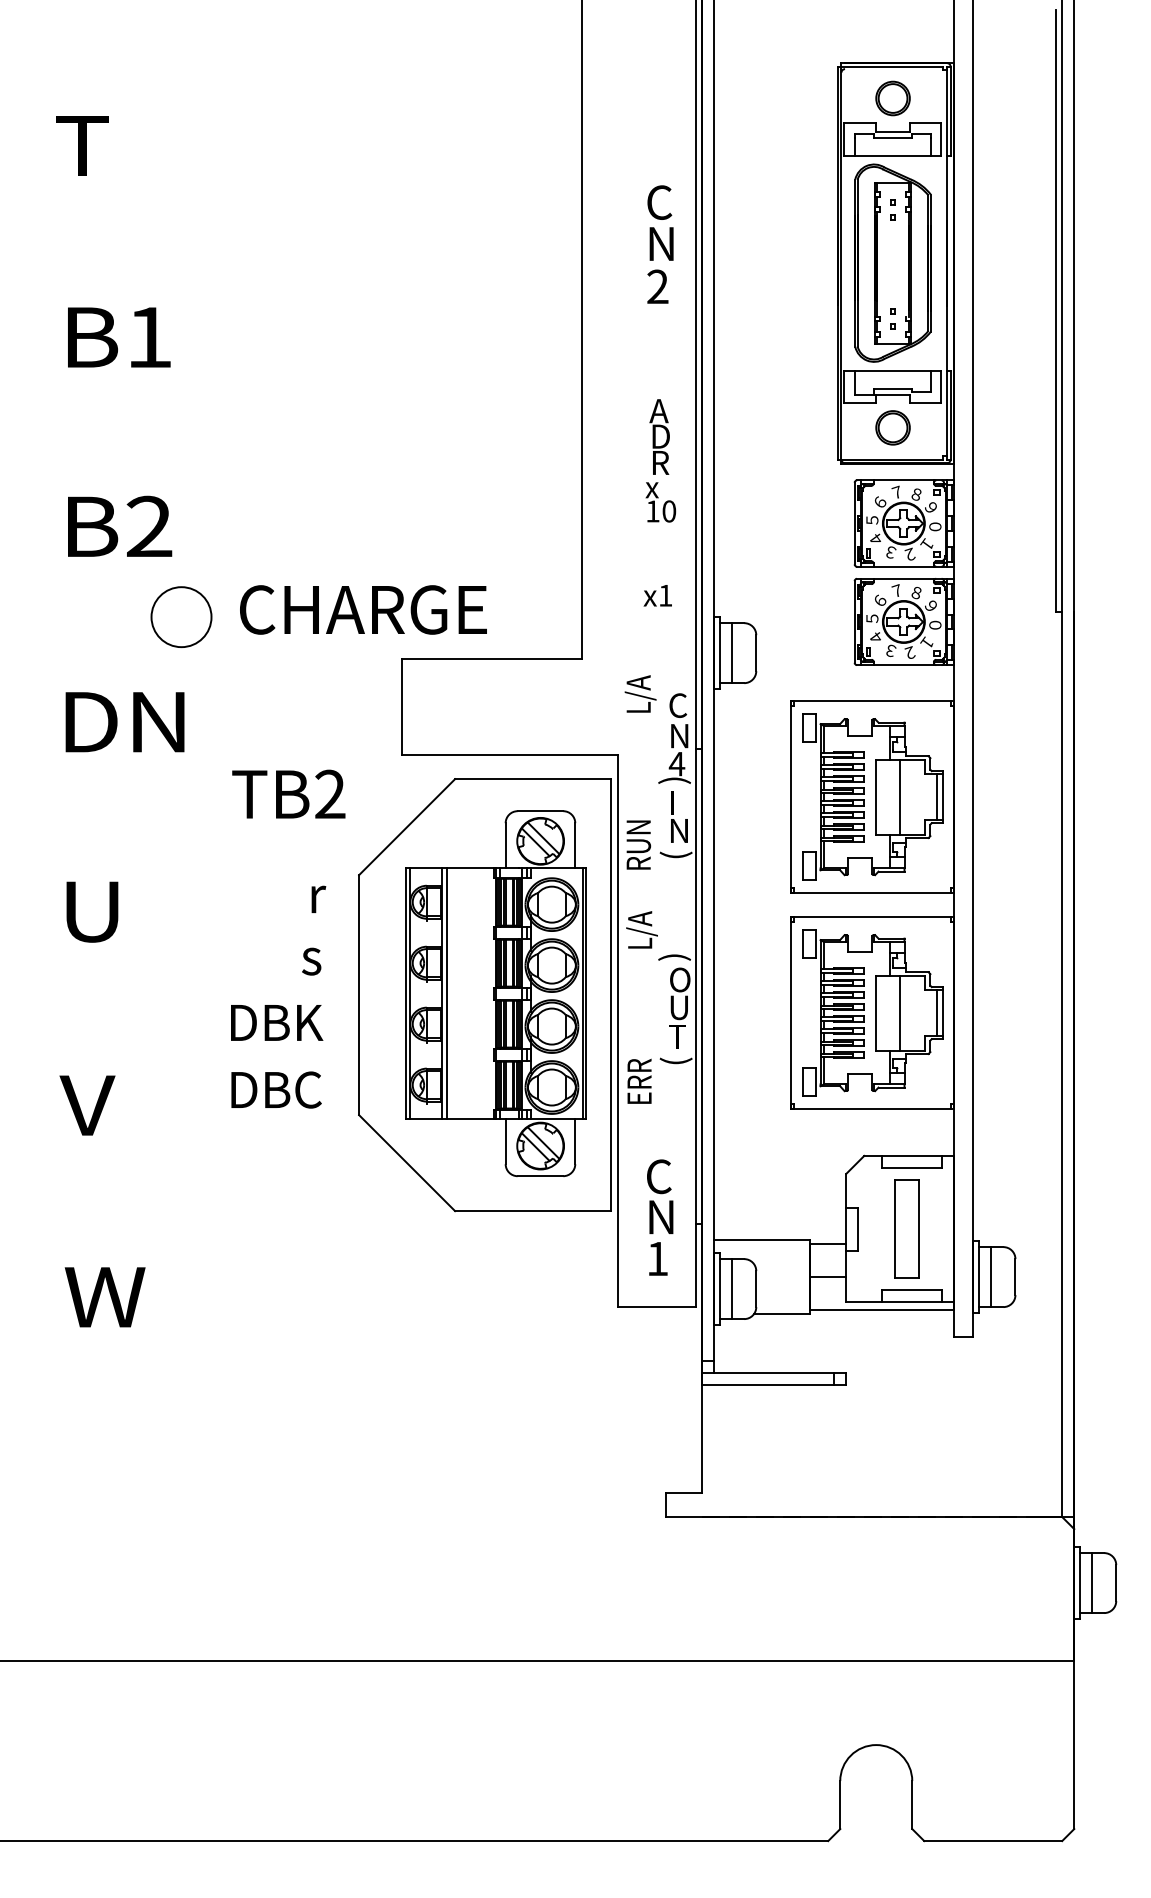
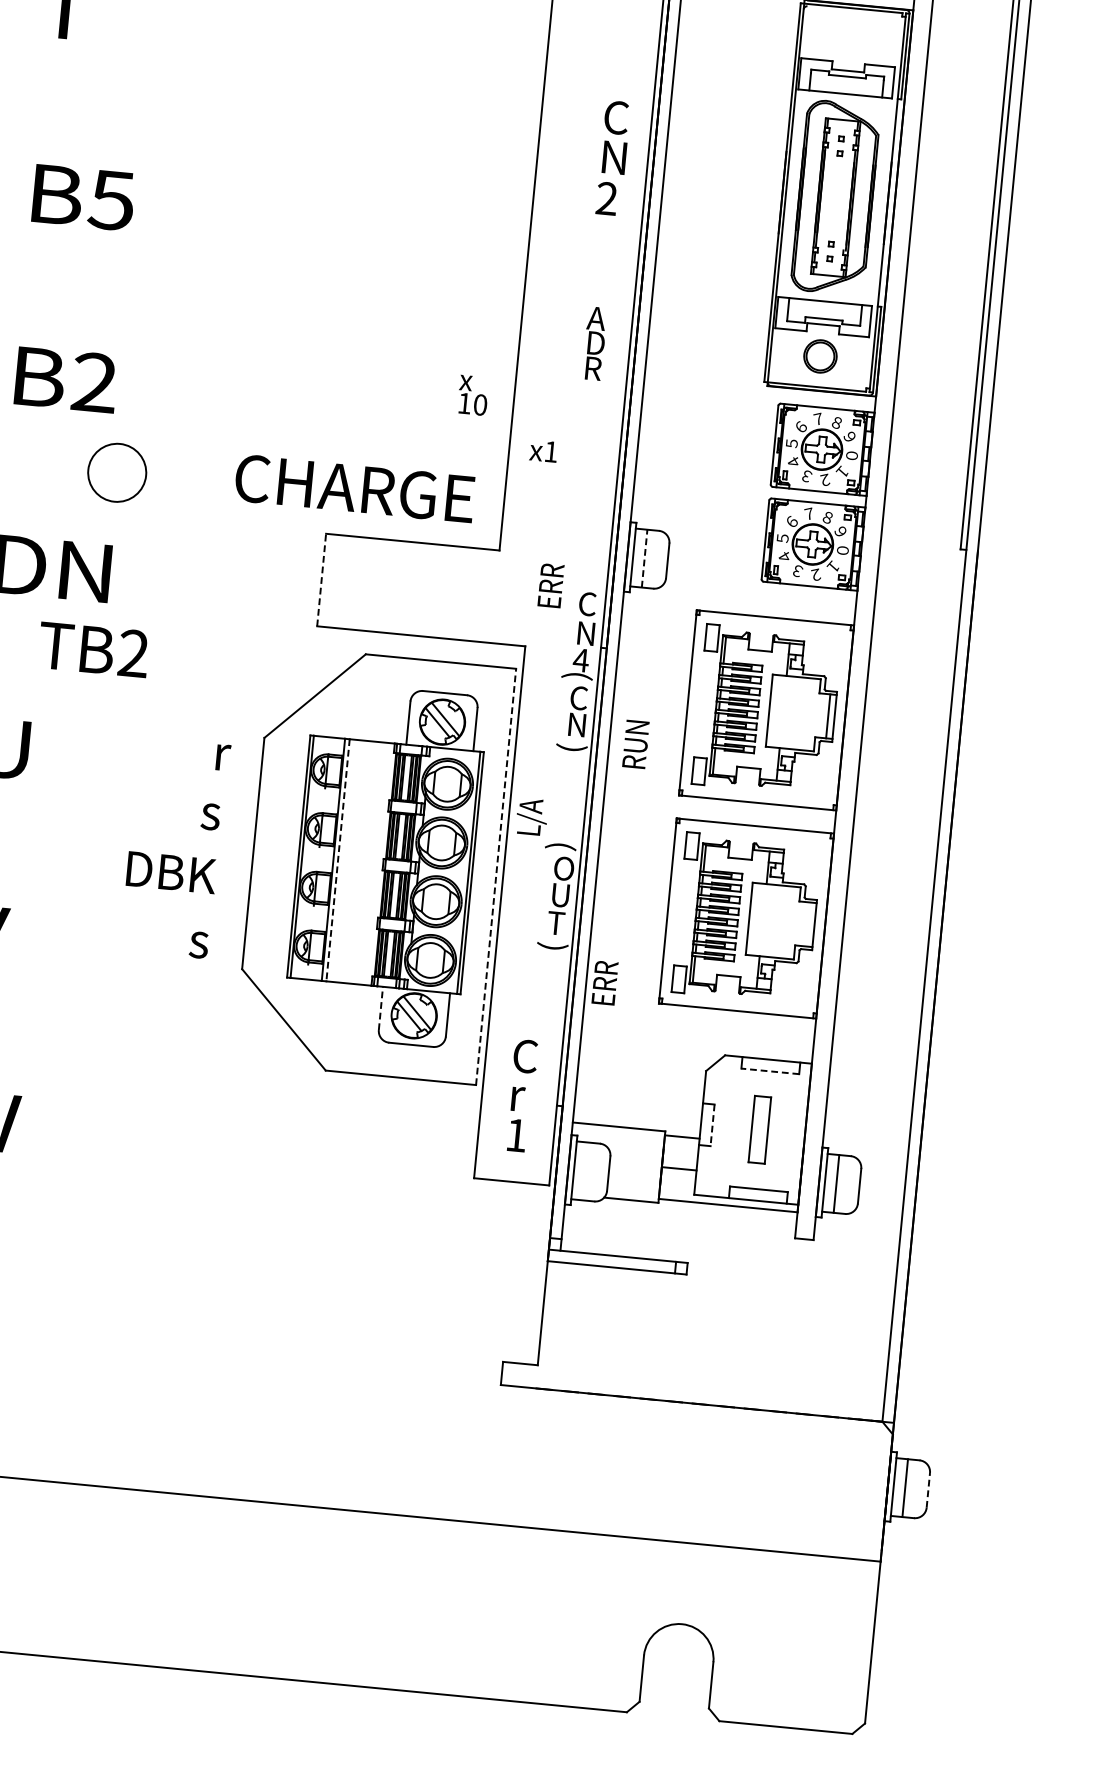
part: (892, 98) -> (850, 39), removed
text: (148, 337) -> (111, 200), B1 -> B5
text: (660, 502) -> (472, 395), moved
text: (657, 595) -> (543, 450), moved
text: (363, 609) -> (354, 488), moved
line: (732, 653) -> (644, 558), solid -> dashed
text: (640, 688) -> (552, 584), L/A -> ERR
line: (402, 707) -> (321, 580), solid -> dashed
text: (288, 793) -> (93, 648), moved
line: (899, 796) -> (792, 712), removed
text: (678, 802) -> (578, 697), I -> C
text: (638, 844) -> (635, 743), moved
line: (446, 993) -> (337, 860), solid -> dashed
line: (611, 995) -> (496, 877), solid -> dashed
line: (899, 1012) -> (772, 920), removed
line: (936, 1012) -> (808, 923), removed
text: (639, 1080) -> (605, 982), moved
text: (276, 1089) -> (164, 936), DBC -> s
line: (505, 1141) -> (380, 1008), solid -> dashed
line: (912, 1167) -> (770, 1070), solid -> dashed
text: (661, 1217) -> (524, 1095), N -> r
part: (906, 1228) -> (759, 1129), size x0.7
line: (858, 1229) -> (712, 1125), solid -> dashed
line: (732, 1289) -> (585, 1171), removed
line: (1116, 1583) -> (928, 1490), solid -> dashed

